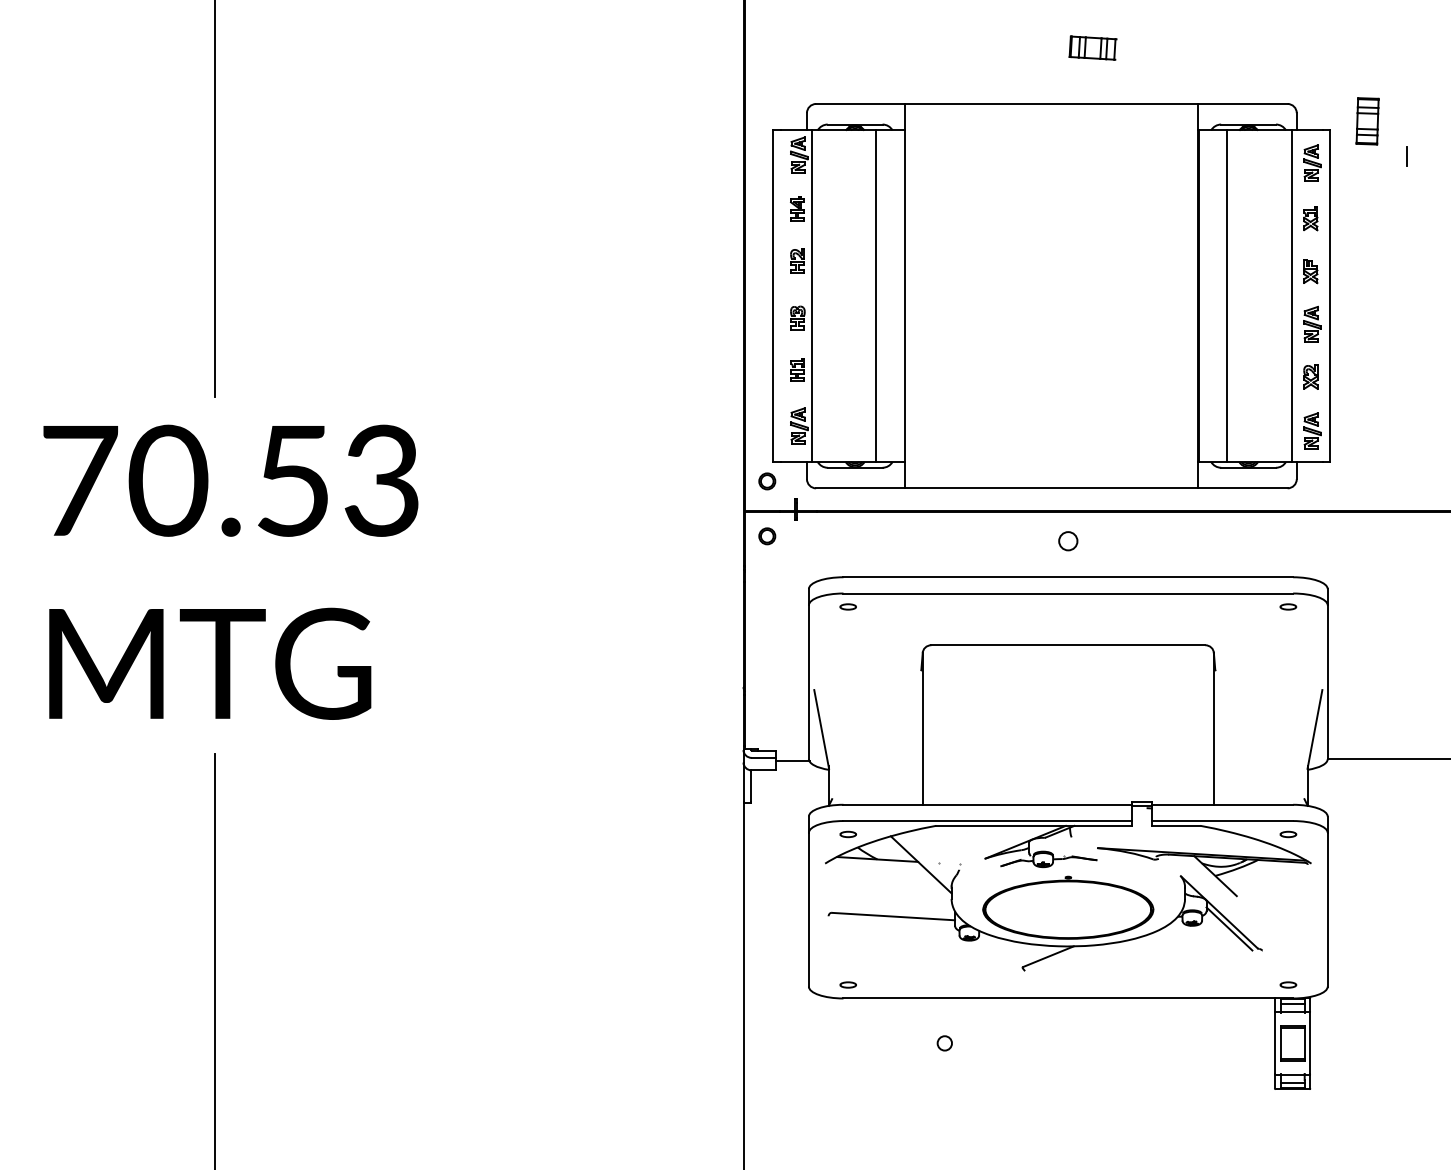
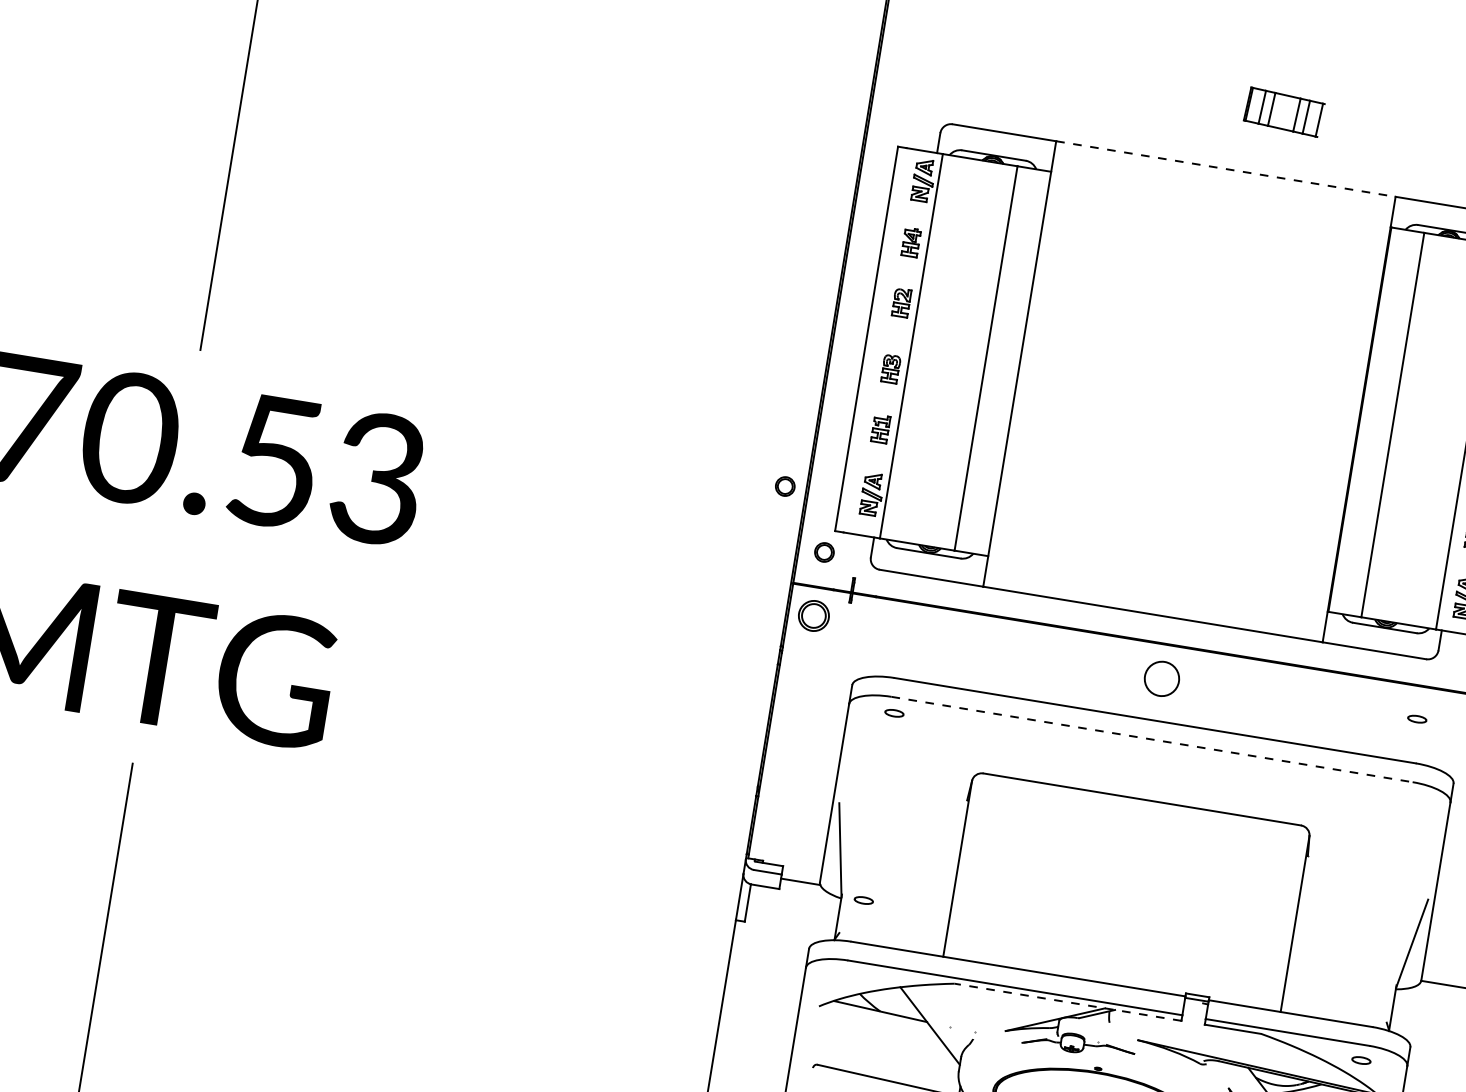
part: (1092, 47) -> (1283, 111), size x1.4
line: (1052, 103) -> (1226, 168), solid -> dashed
circle: (725, 431) -> (785, 486), added
circle: (767, 536) -> (814, 616), size x1.6
circle: (1068, 541) -> (1162, 679), size x1.6
line: (1068, 593) -> (1152, 739), solid -> dashed
part: (1288, 606) -> (1417, 718), moved
line: (1034, 825) -> (1068, 1001), solid -> dashed
part: (847, 834) -> (862, 900), moved

